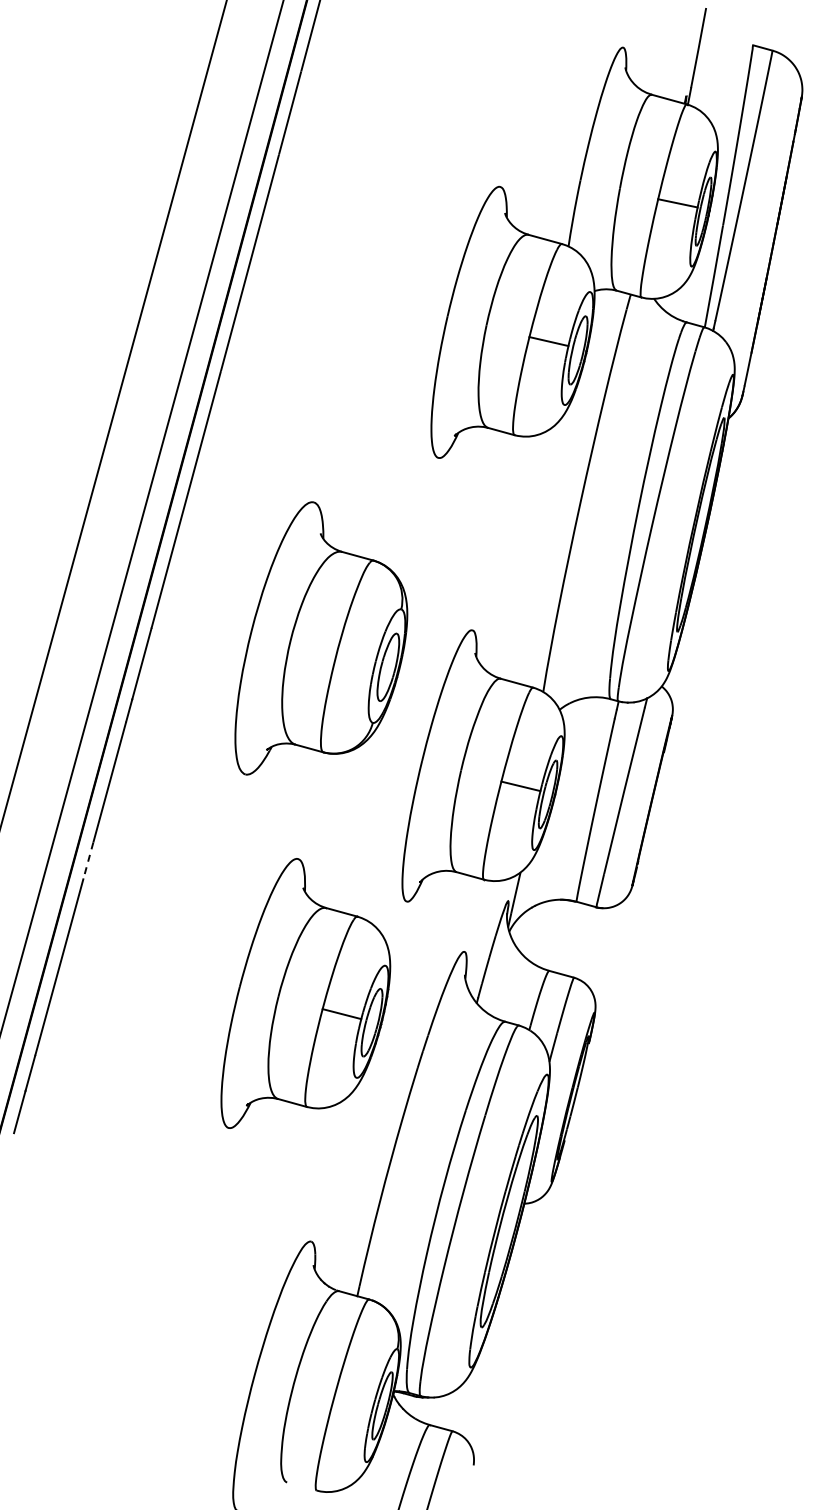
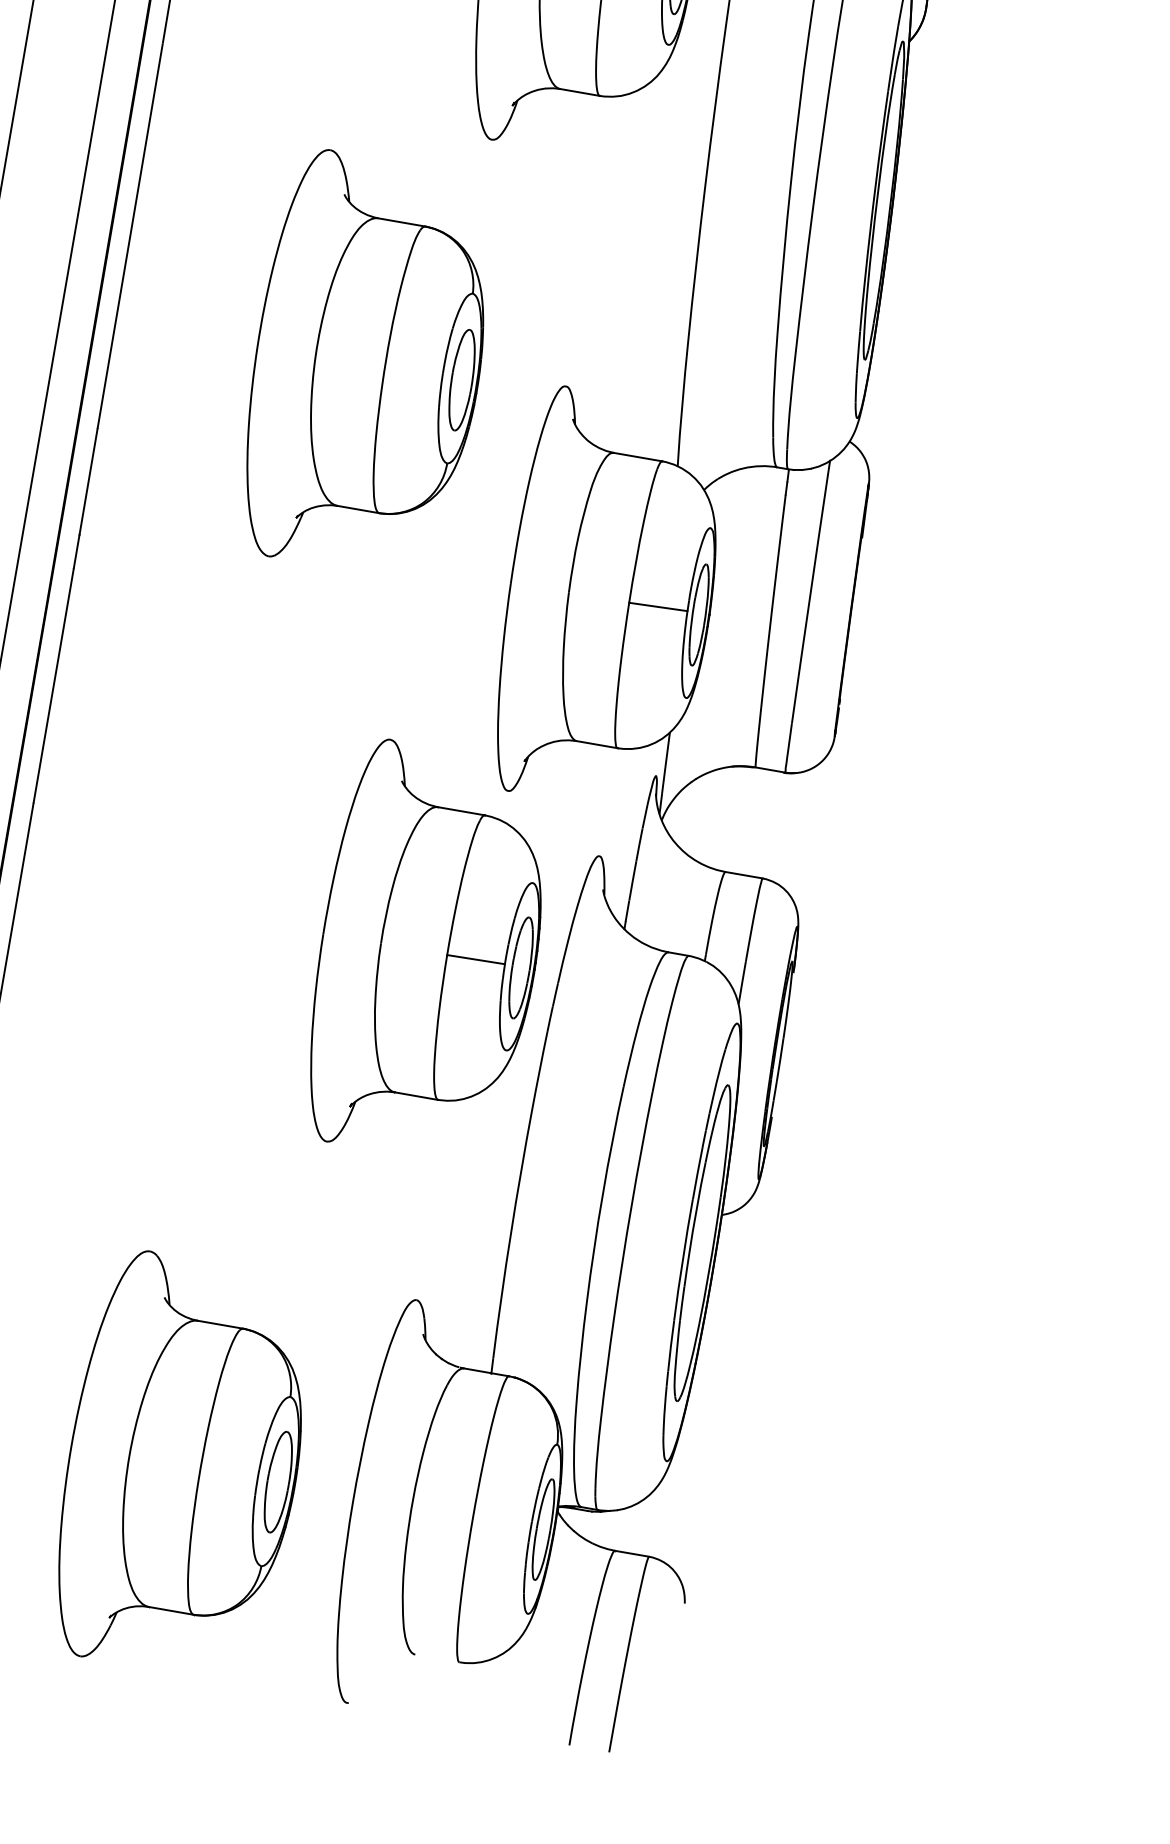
part: (321, 638) -> (360, 347), moved
line: (88, 860) -> (38, 775), dashed -> solid
part: (305, 993) -> (420, 934), moved
part: (137, 1326) -> (175, 1448), added

